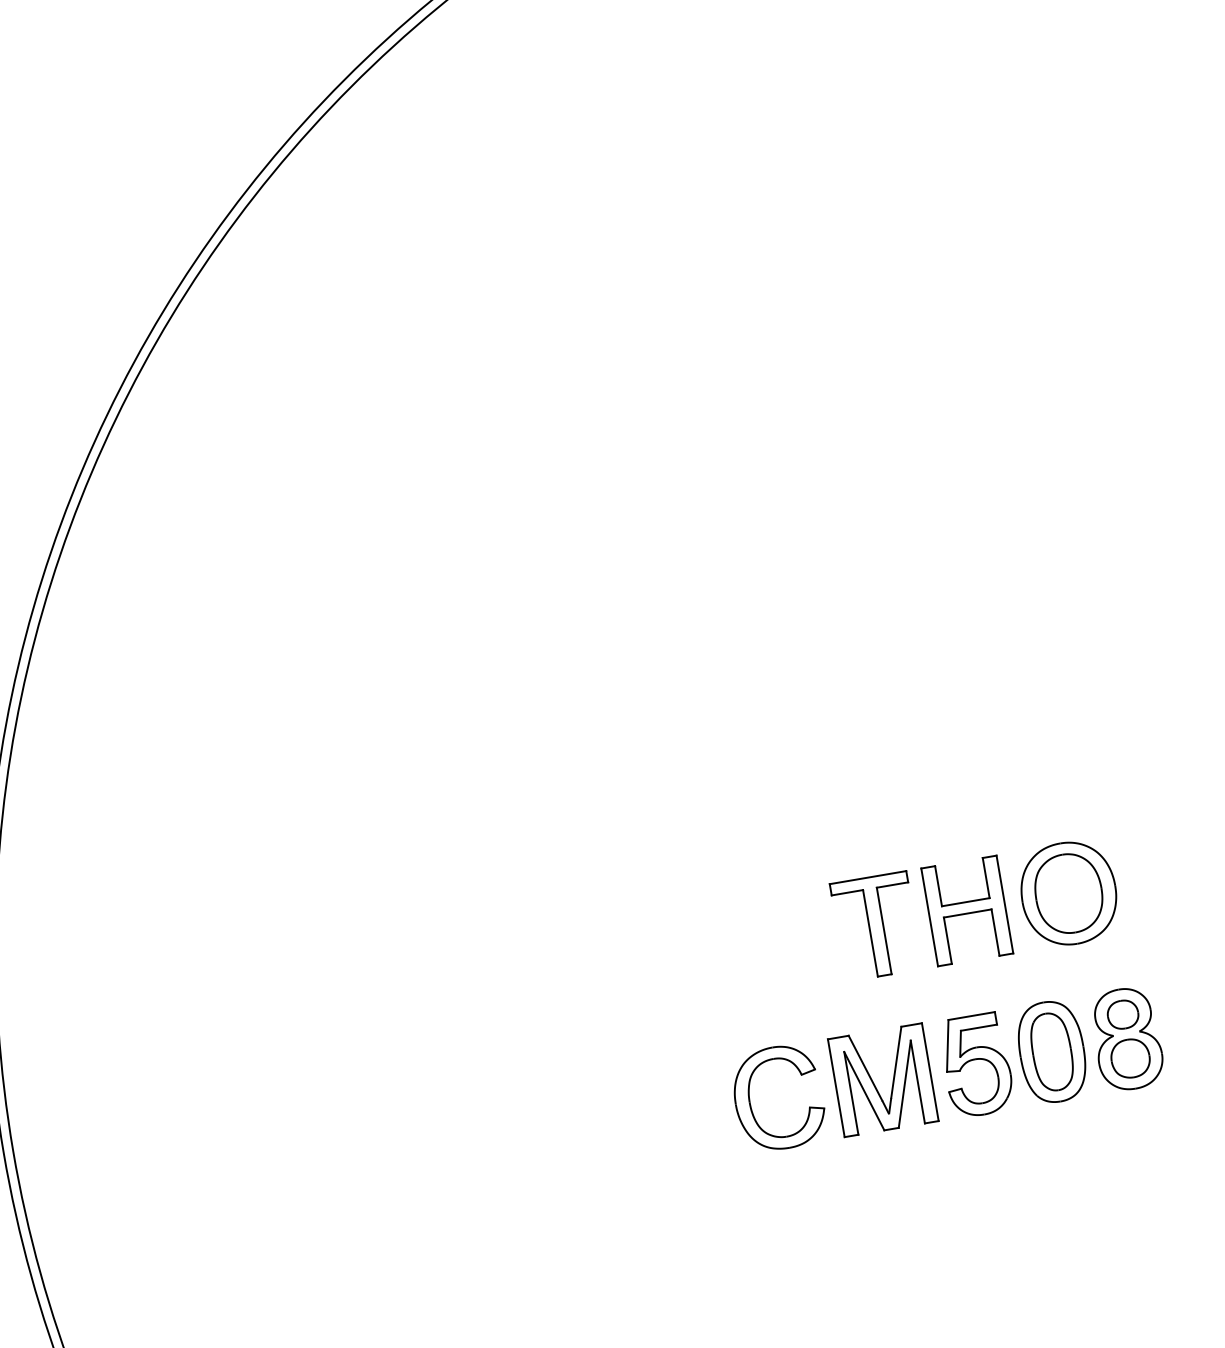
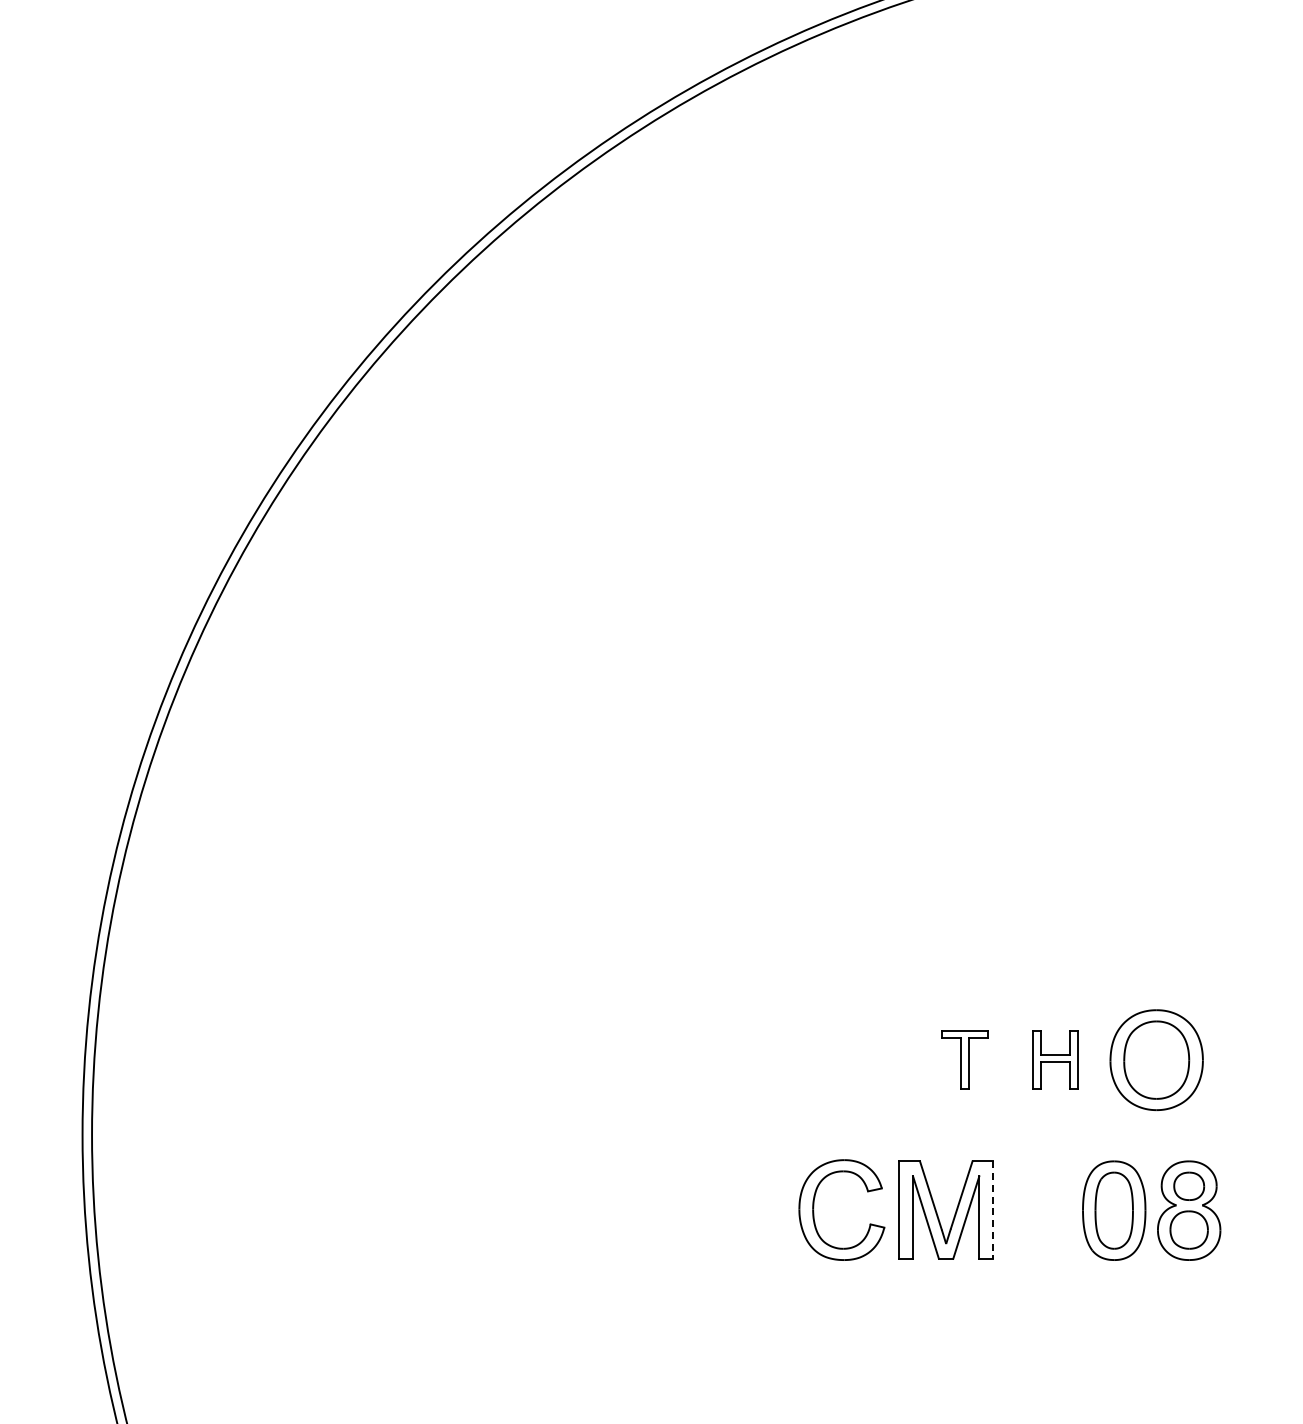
part: (967, 910) -> (1055, 1059), size x0.6
part: (875, 925) -> (964, 1059), size x0.6
part: (977, 1064) -> (1039, 1210), removed
line: (930, 1072) -> (993, 1210), solid -> dashed

